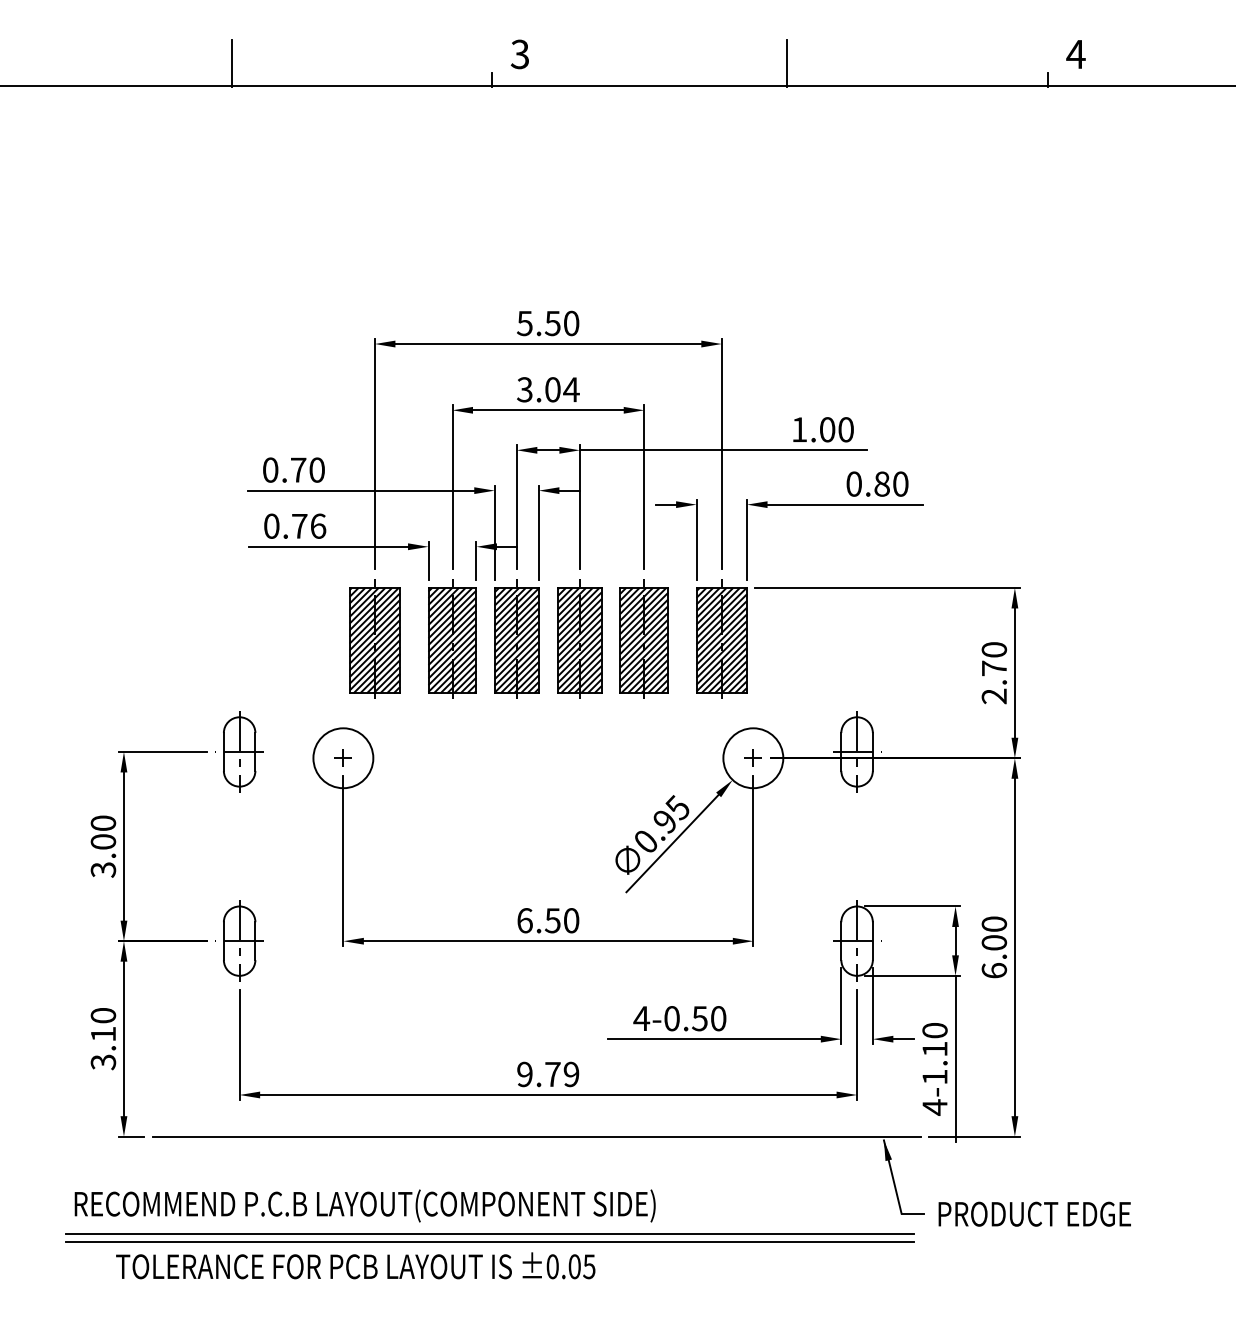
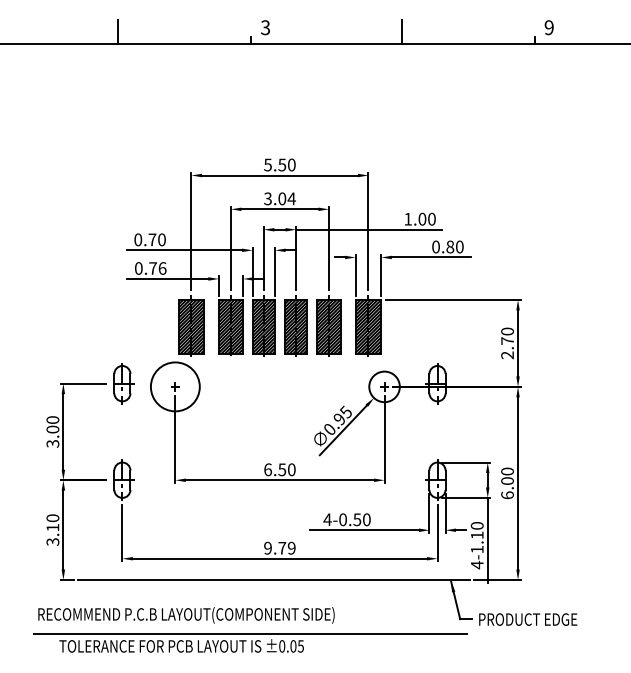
text: (1076, 53) -> (549, 27), 4 -> 9
circle: (343, 757) -> (175, 386), size x1.6
line: (488, 1233) -> (249, 629), removed

